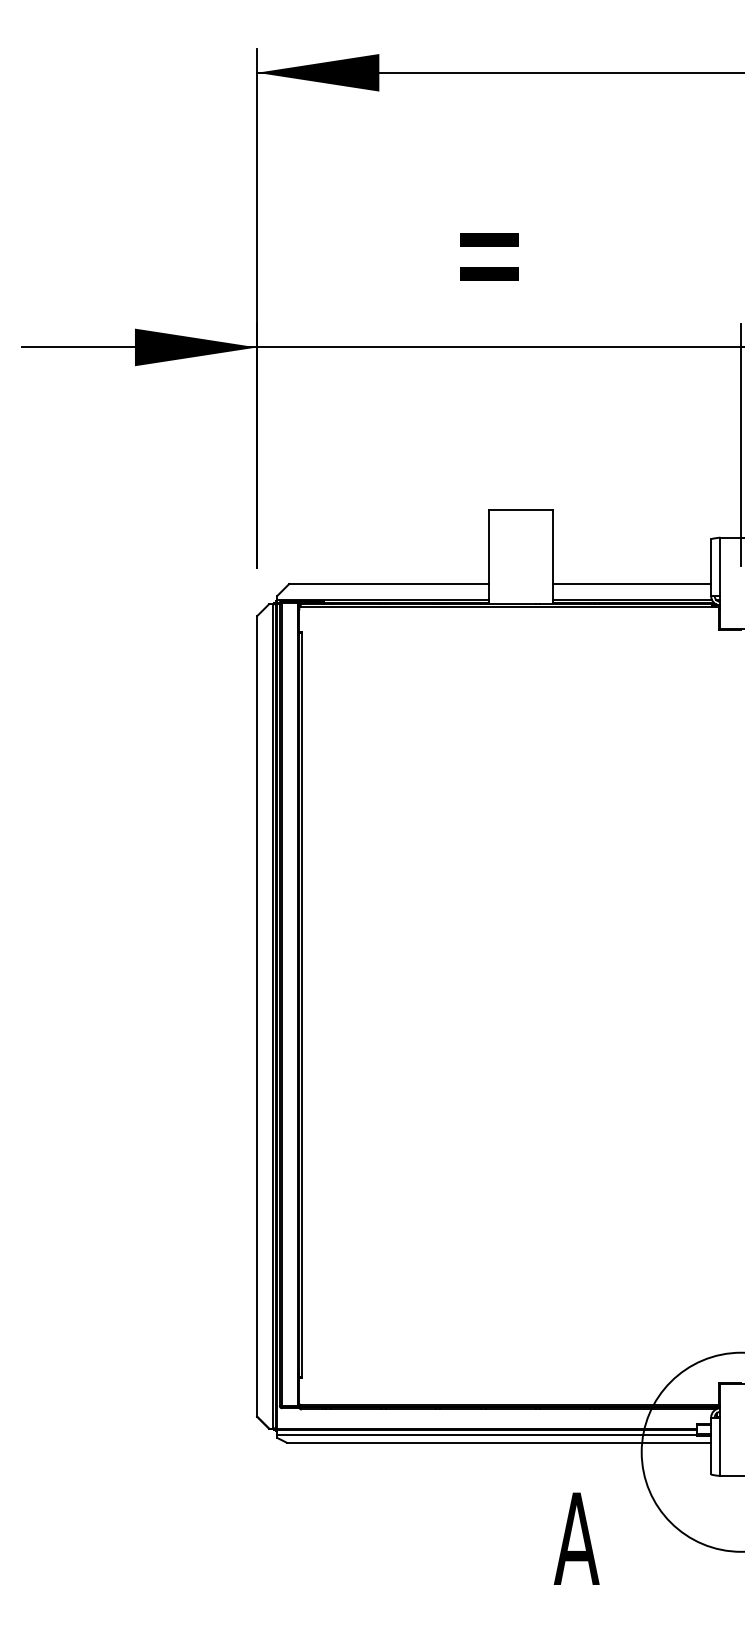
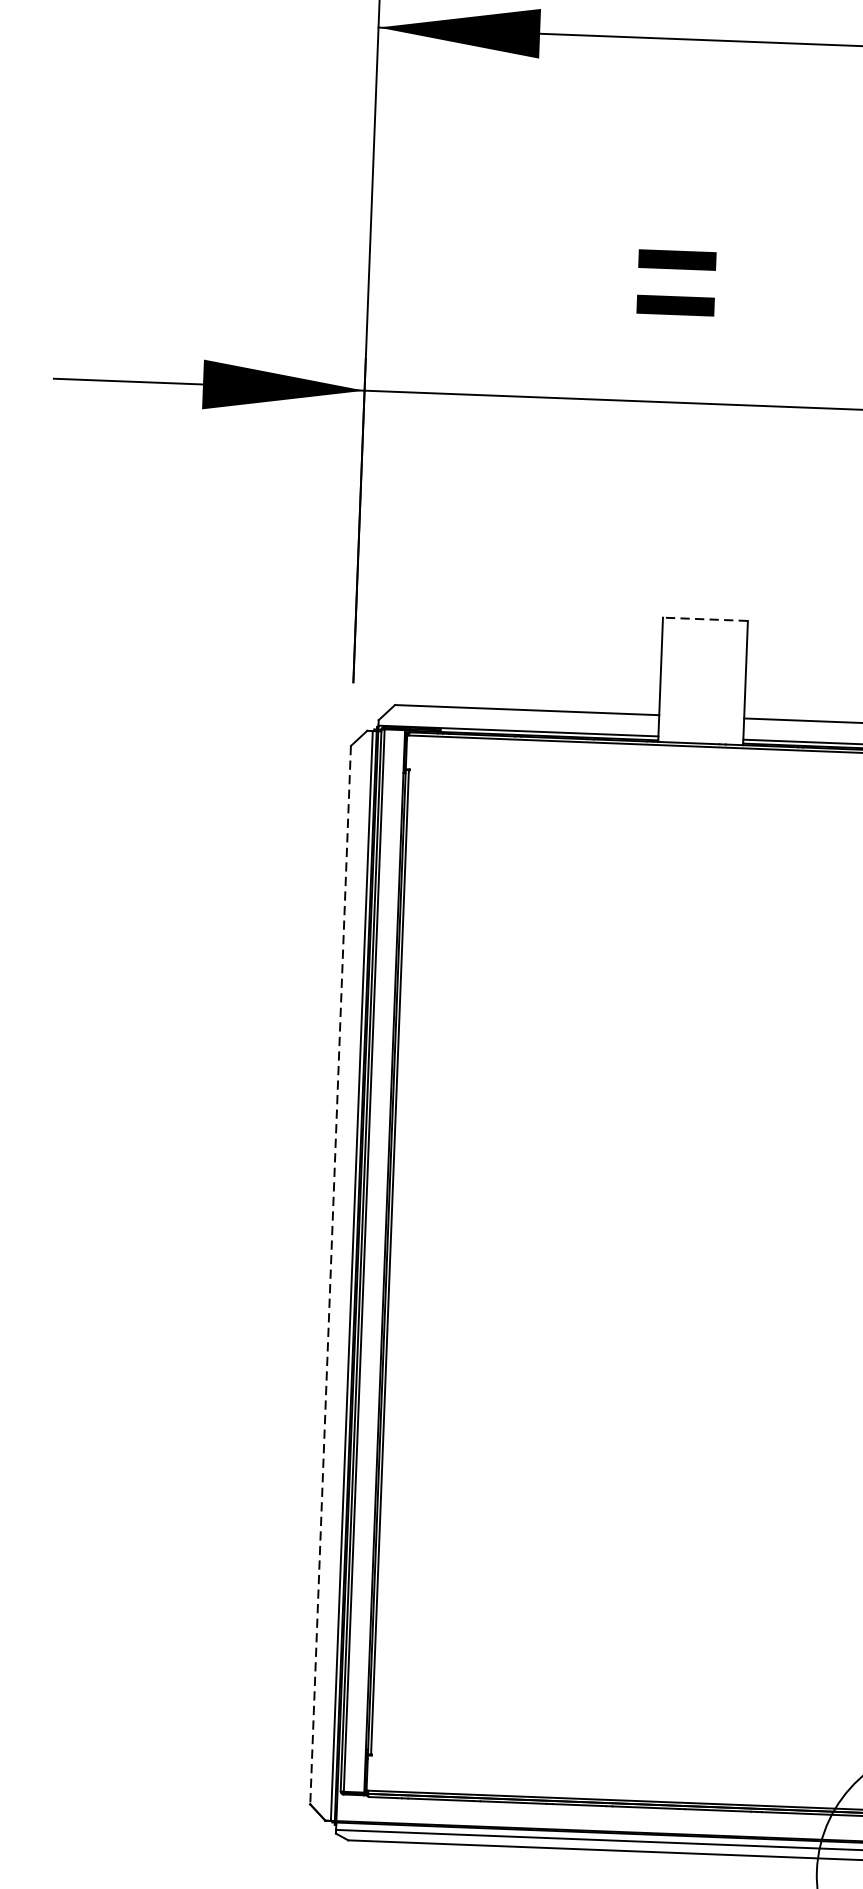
line: (520, 510) -> (704, 619), solid -> dashed
line: (257, 1016) -> (331, 1275), solid -> dashed

